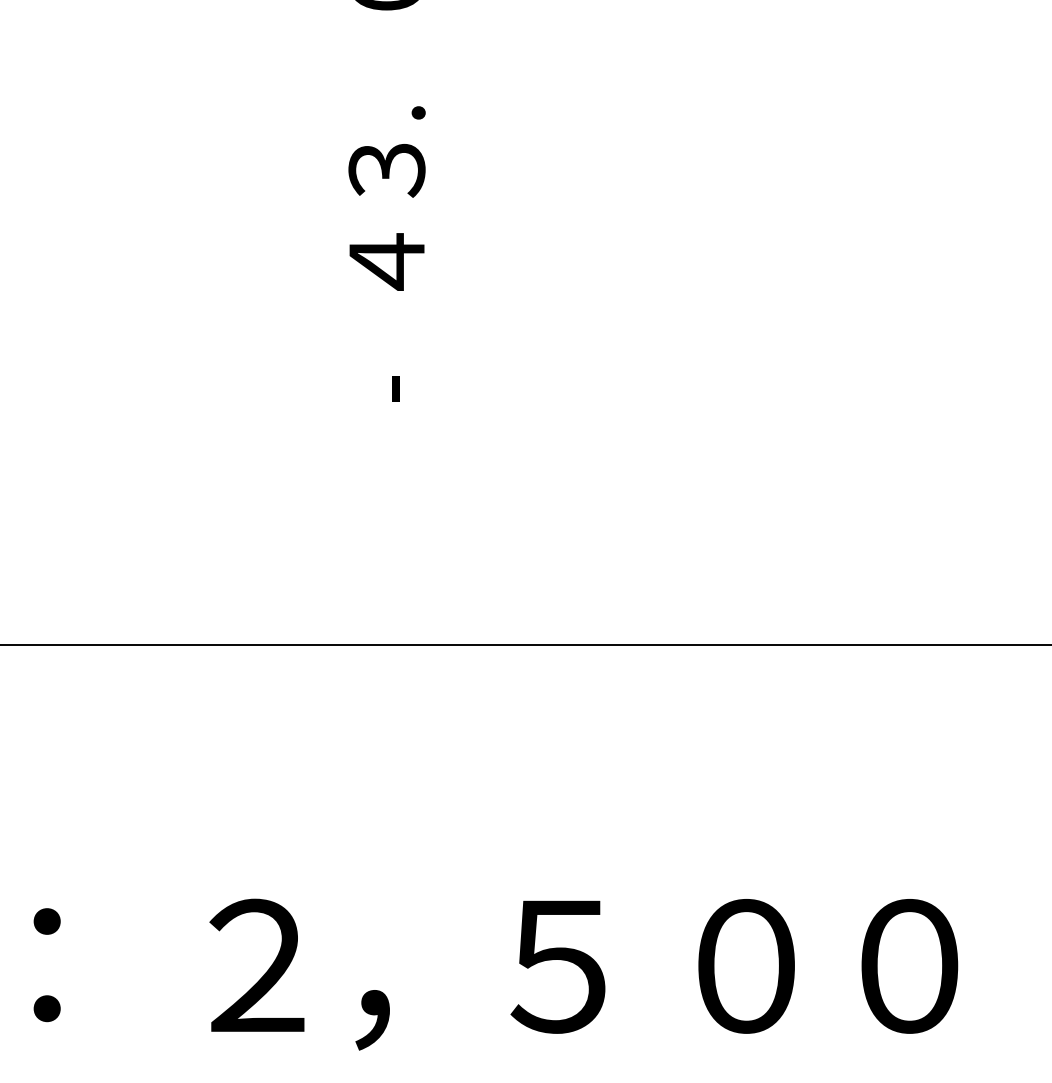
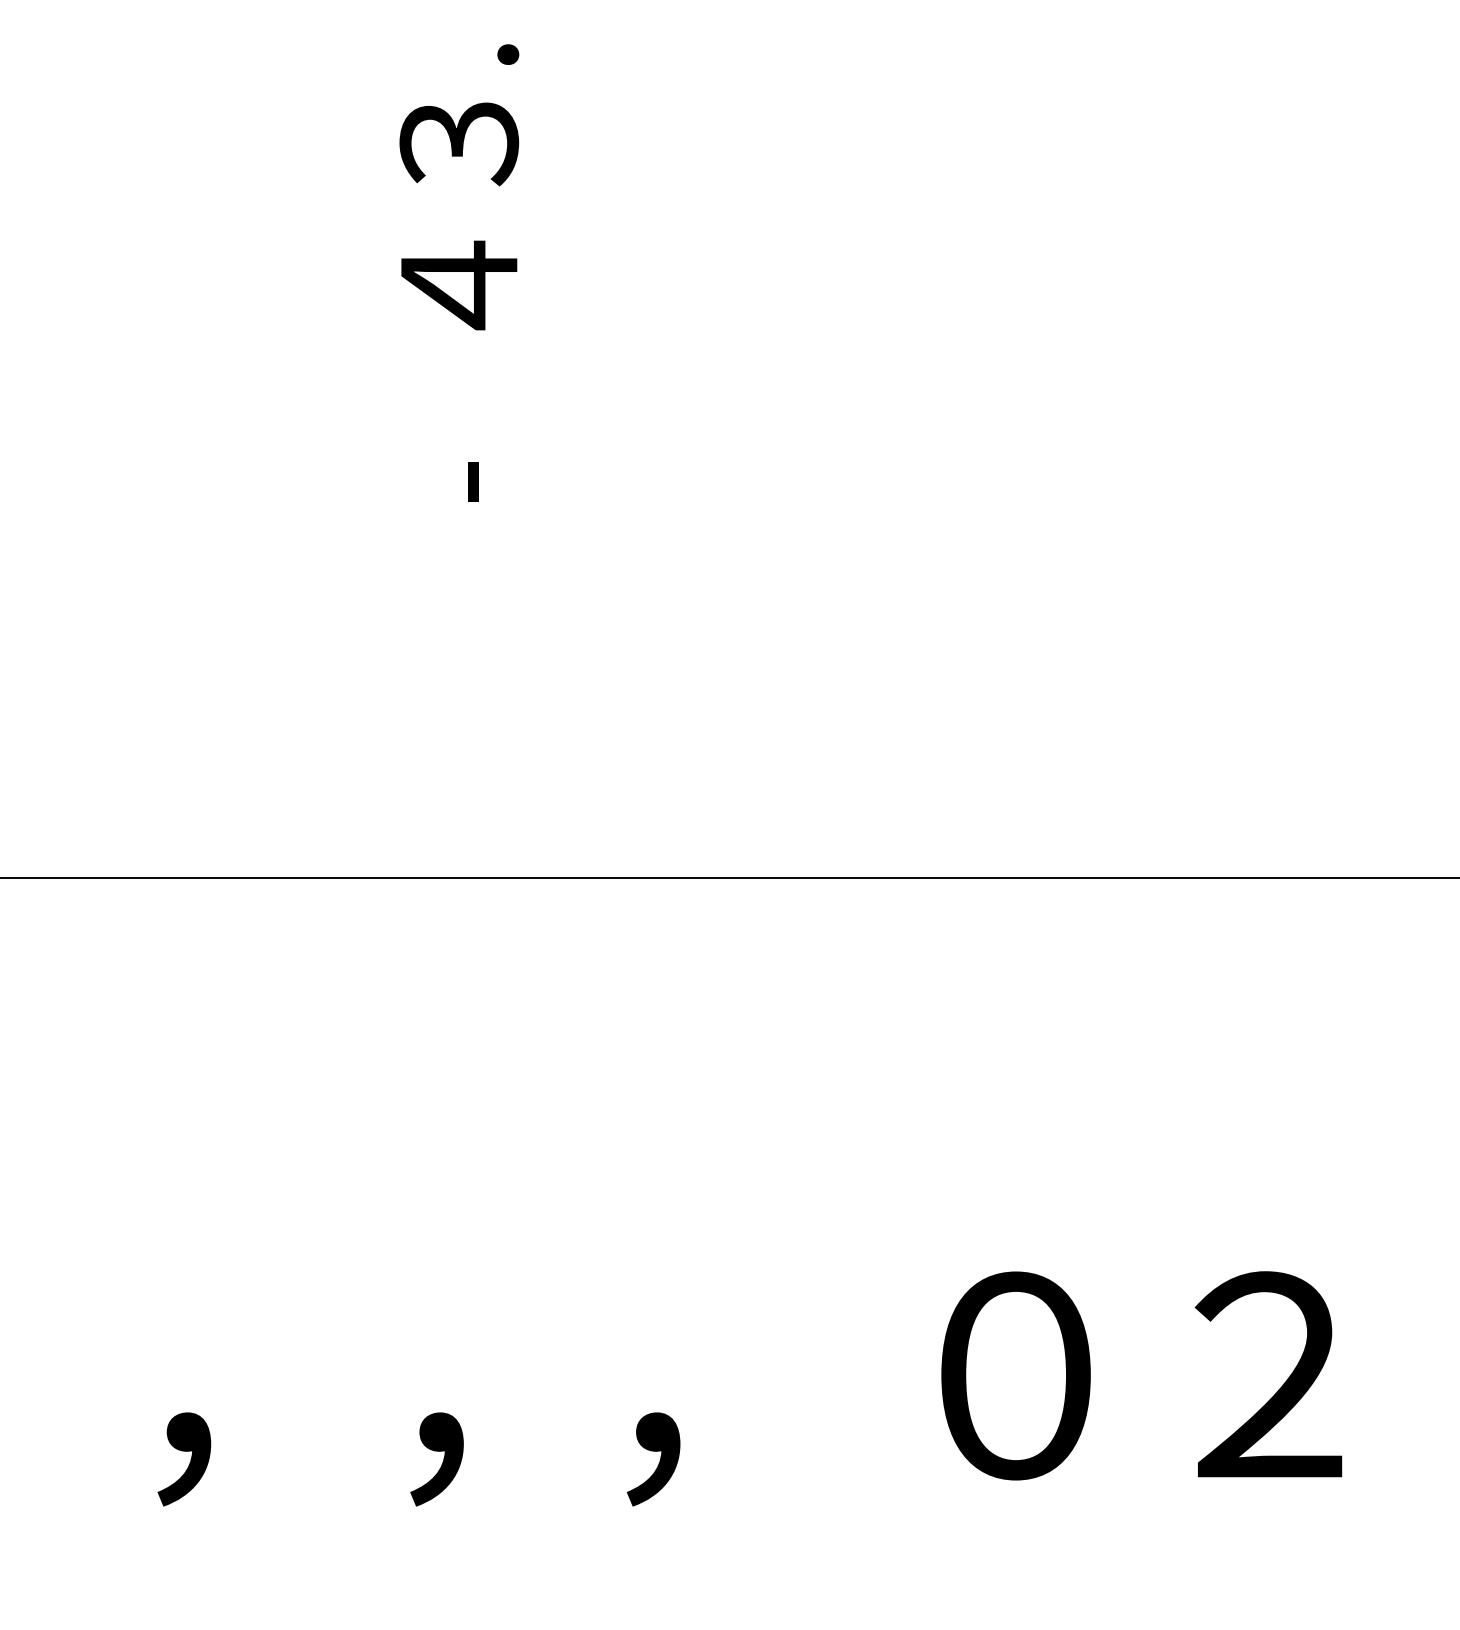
text: (909, 965) -> (1268, 1374), ０ -> ２
text: (248, 974) -> (244, 1388), ２ -> ，
text: (550, 975) -> (712, 1390), ５ -> ，

